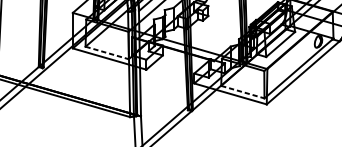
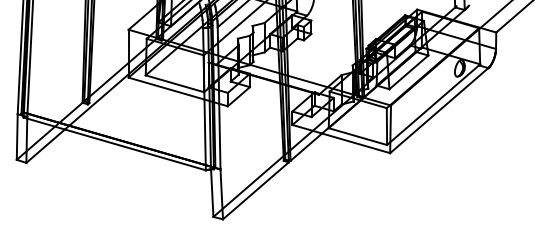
line: (107, 52) -> (175, 83), dashed -> solid
line: (243, 92) -> (358, 136), dashed -> solid

